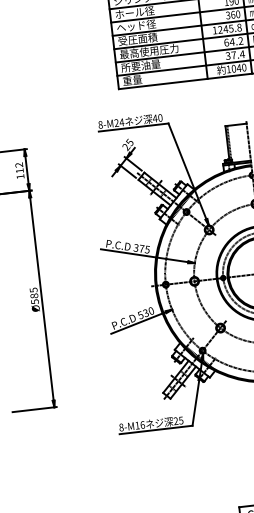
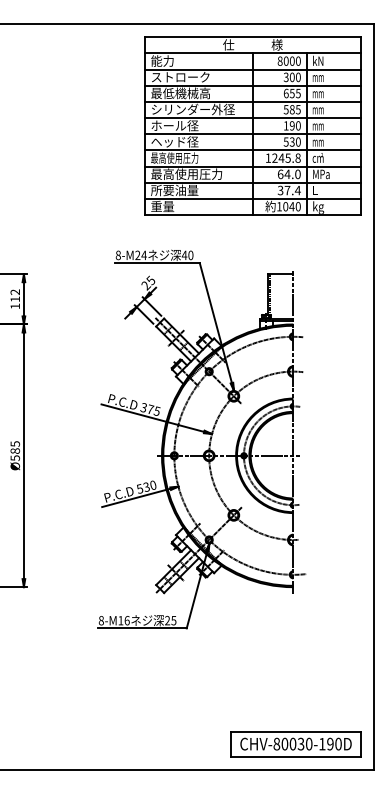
text: (230, 14) -> (289, 141), 360 -> 530
text: (137, 38) -> (174, 157), 受圧面積 -> 最高使用圧力
text: (240, 40) -> (297, 173), 64.2 -> 64.0

